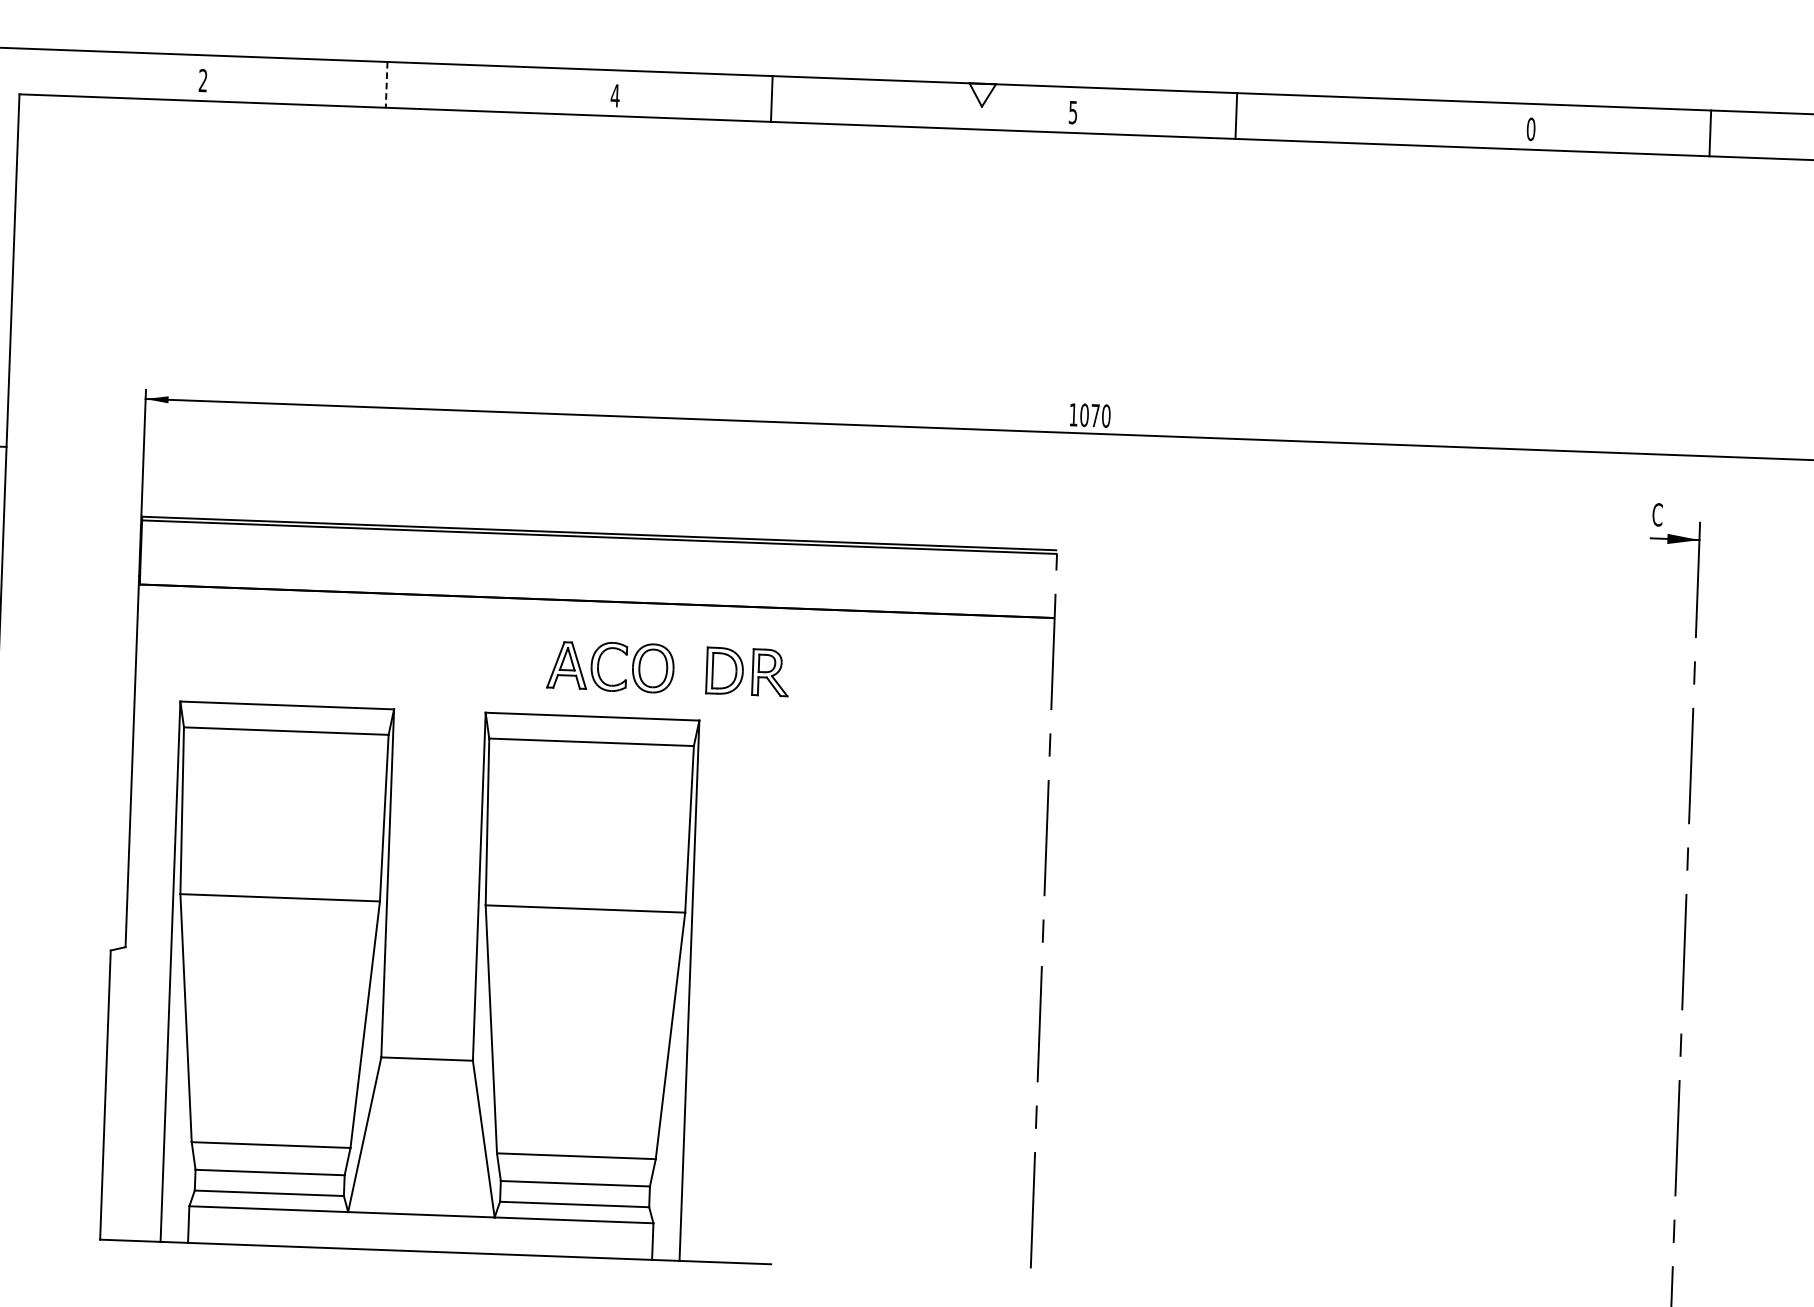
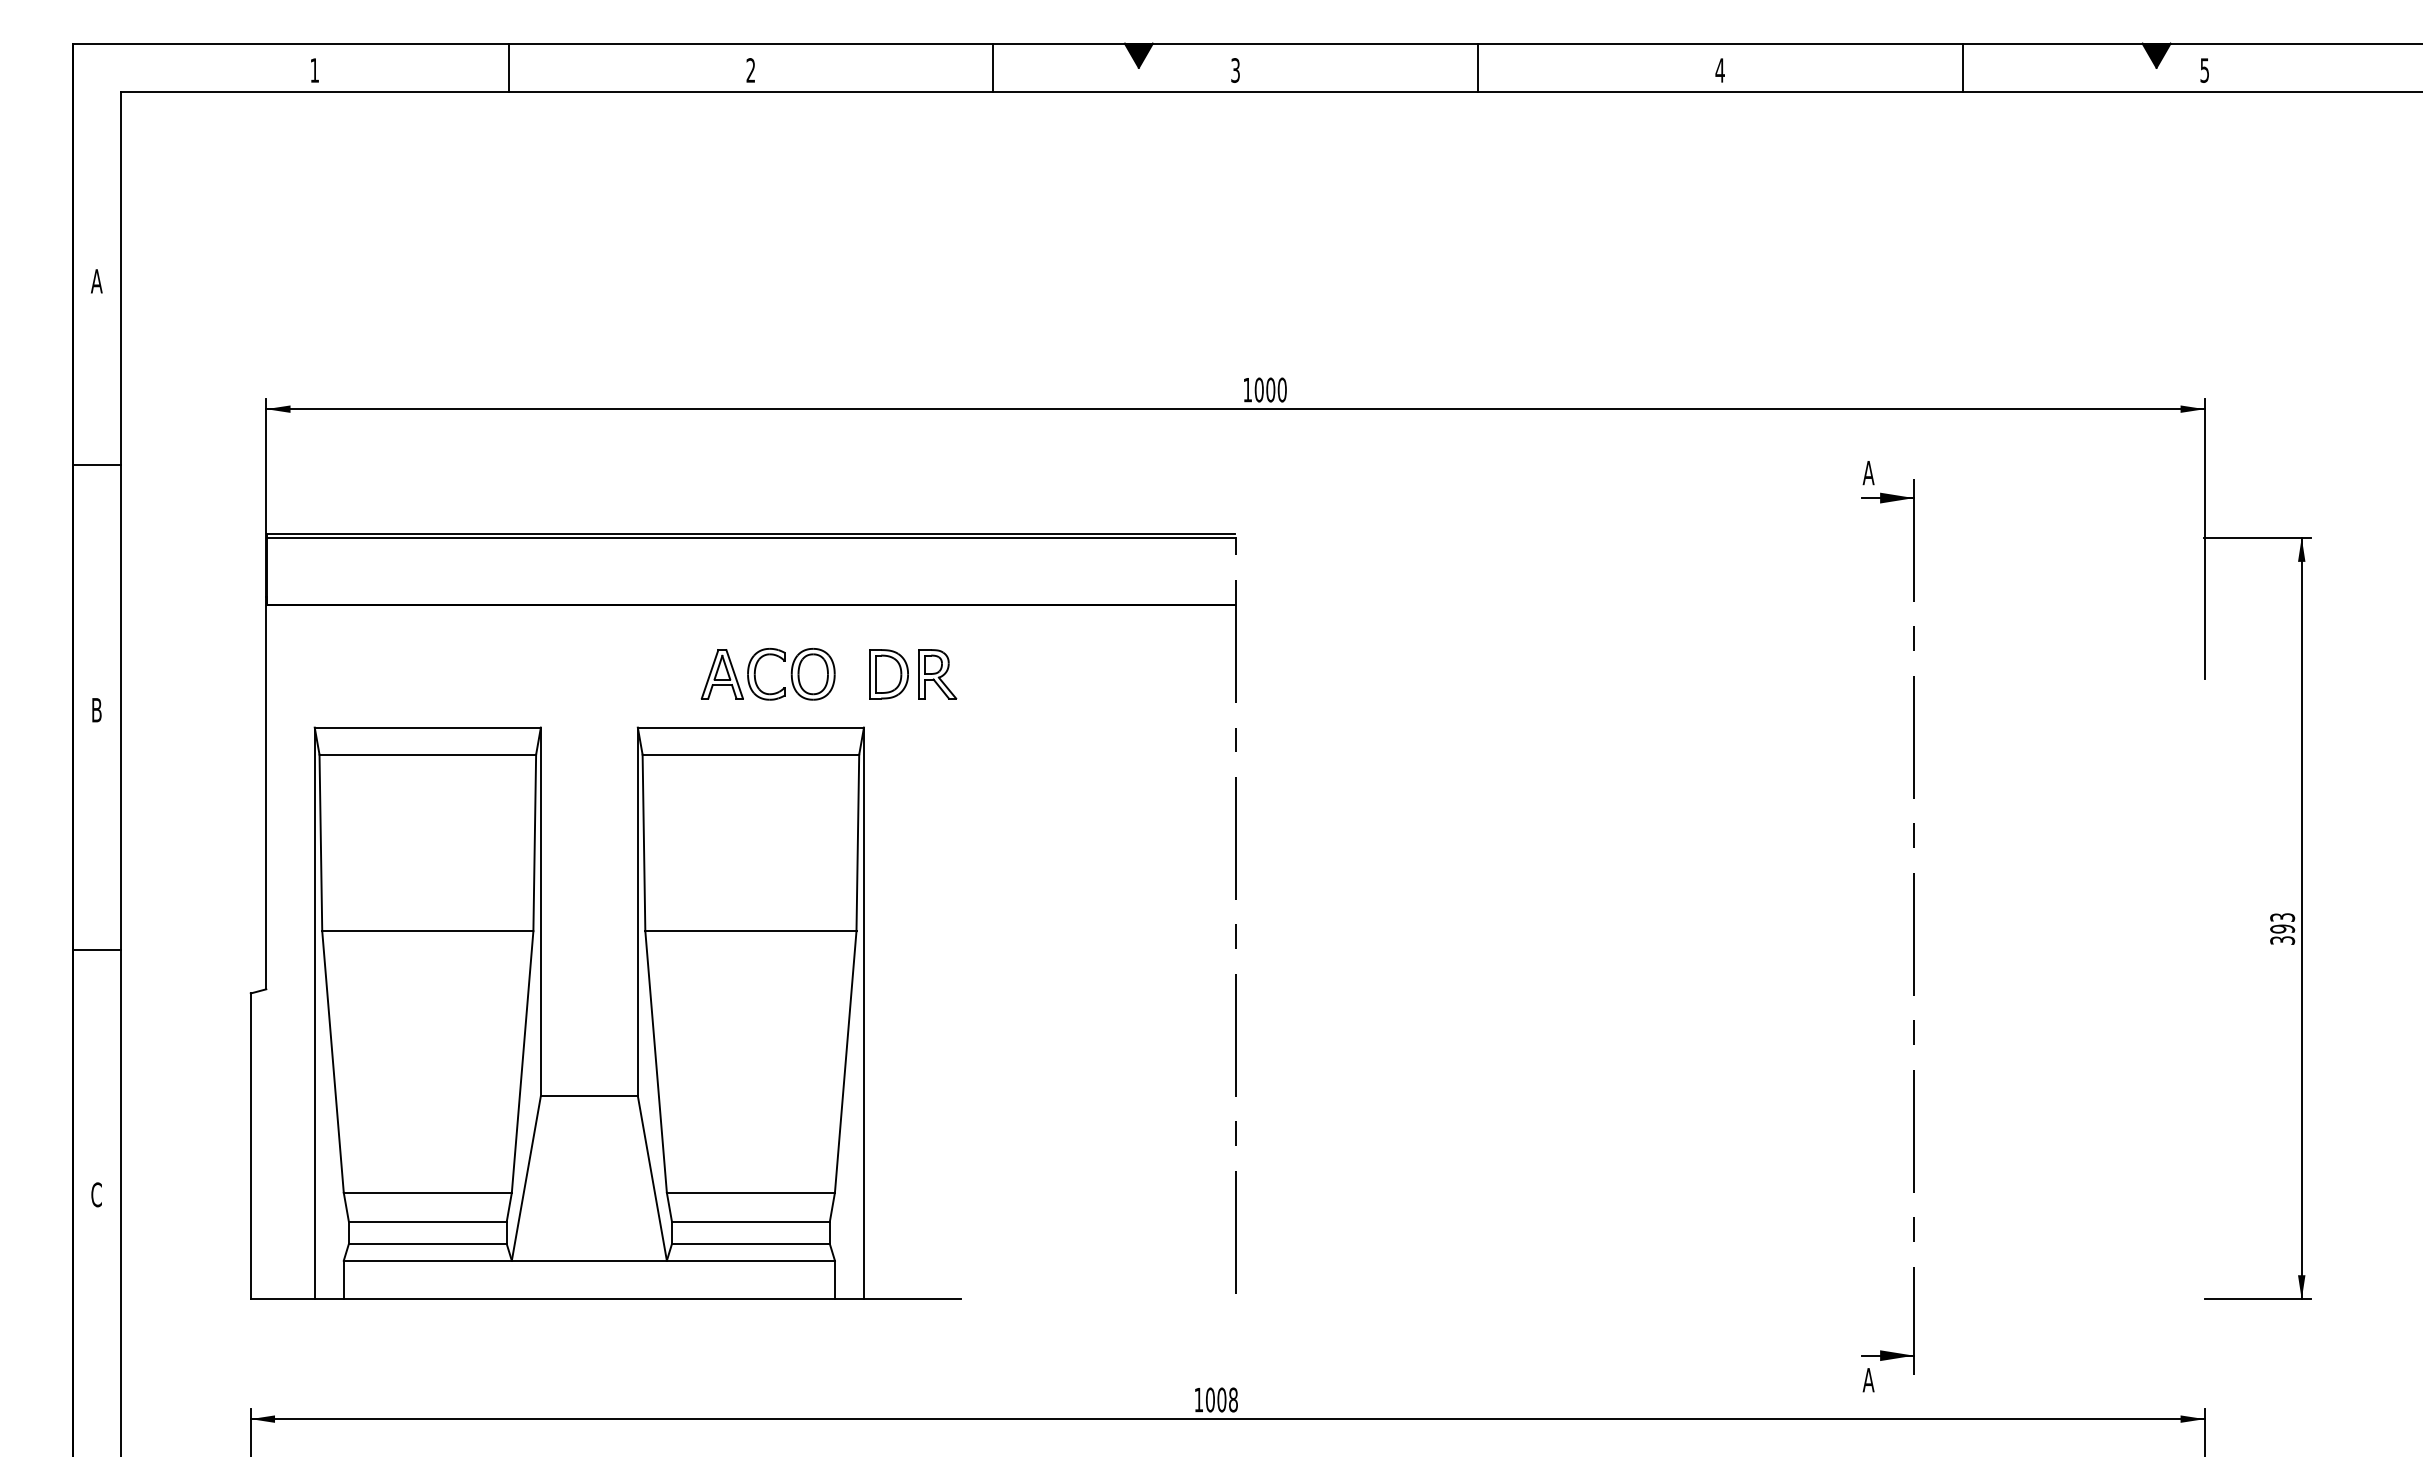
text: (202, 80) -> (314, 70), 2 -> 1
line: (386, 85) -> (508, 68), dashed -> solid
text: (614, 95) -> (750, 70), 4 -> 2
fill: (982, 95) -> (1138, 55), added
line: (771, 98) -> (993, 67), moved
text: (1073, 112) -> (1235, 70), 5 -> 3
line: (1236, 115) -> (1478, 67), moved
text: (1530, 129) -> (1719, 70), 0 -> 4
line: (1710, 133) -> (1962, 67), moved
text: (1095, 415) -> (1270, 389), 1070 -> 1000
text: (1657, 514) -> (1868, 472), C -> A

